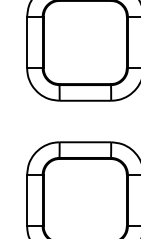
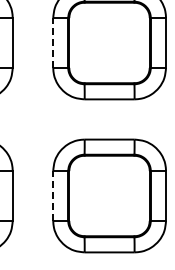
line: (27, 42) -> (53, 42), solid -> dashed
line: (27, 200) -> (53, 195), solid -> dashed

